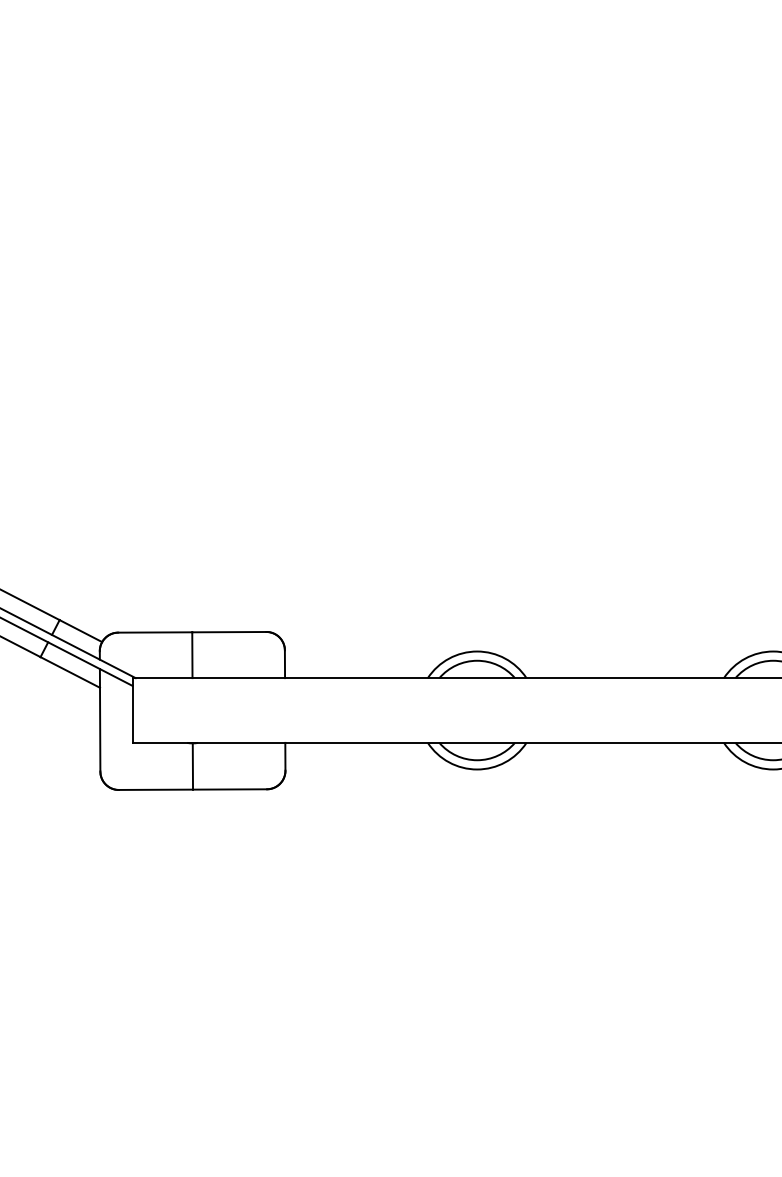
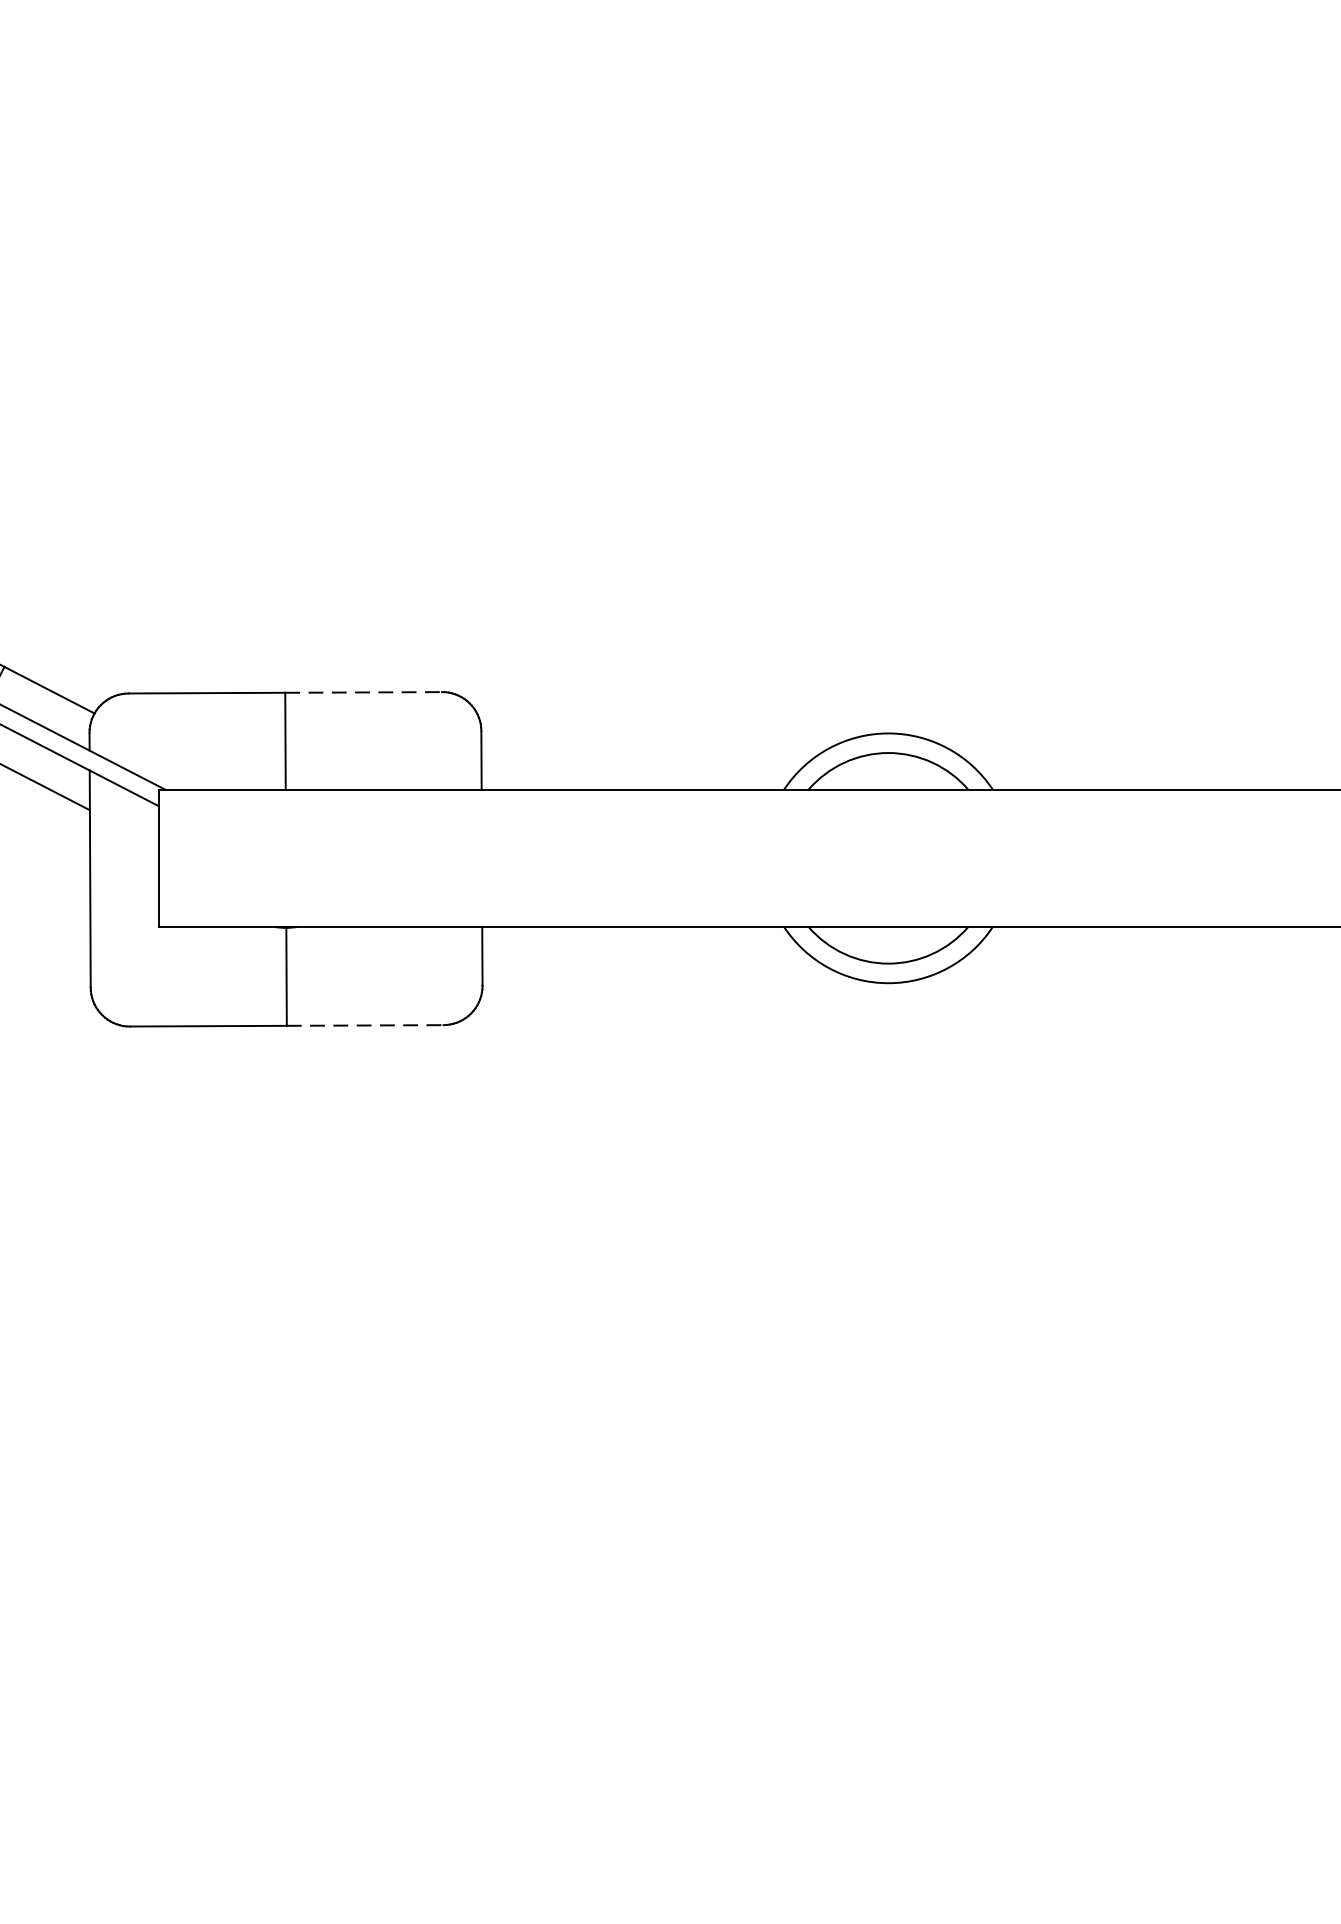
line: (229, 632) -> (364, 693), solid -> dashed
line: (230, 789) -> (366, 1025), solid -> dashed

